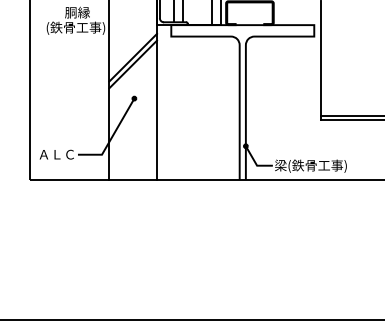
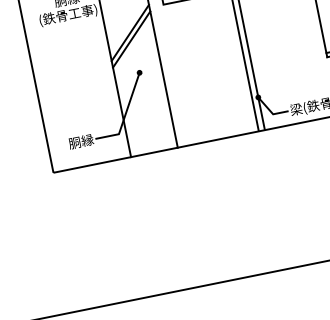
text: (57, 154) -> (75, 142), ＡＬＣ -> 胴縁

